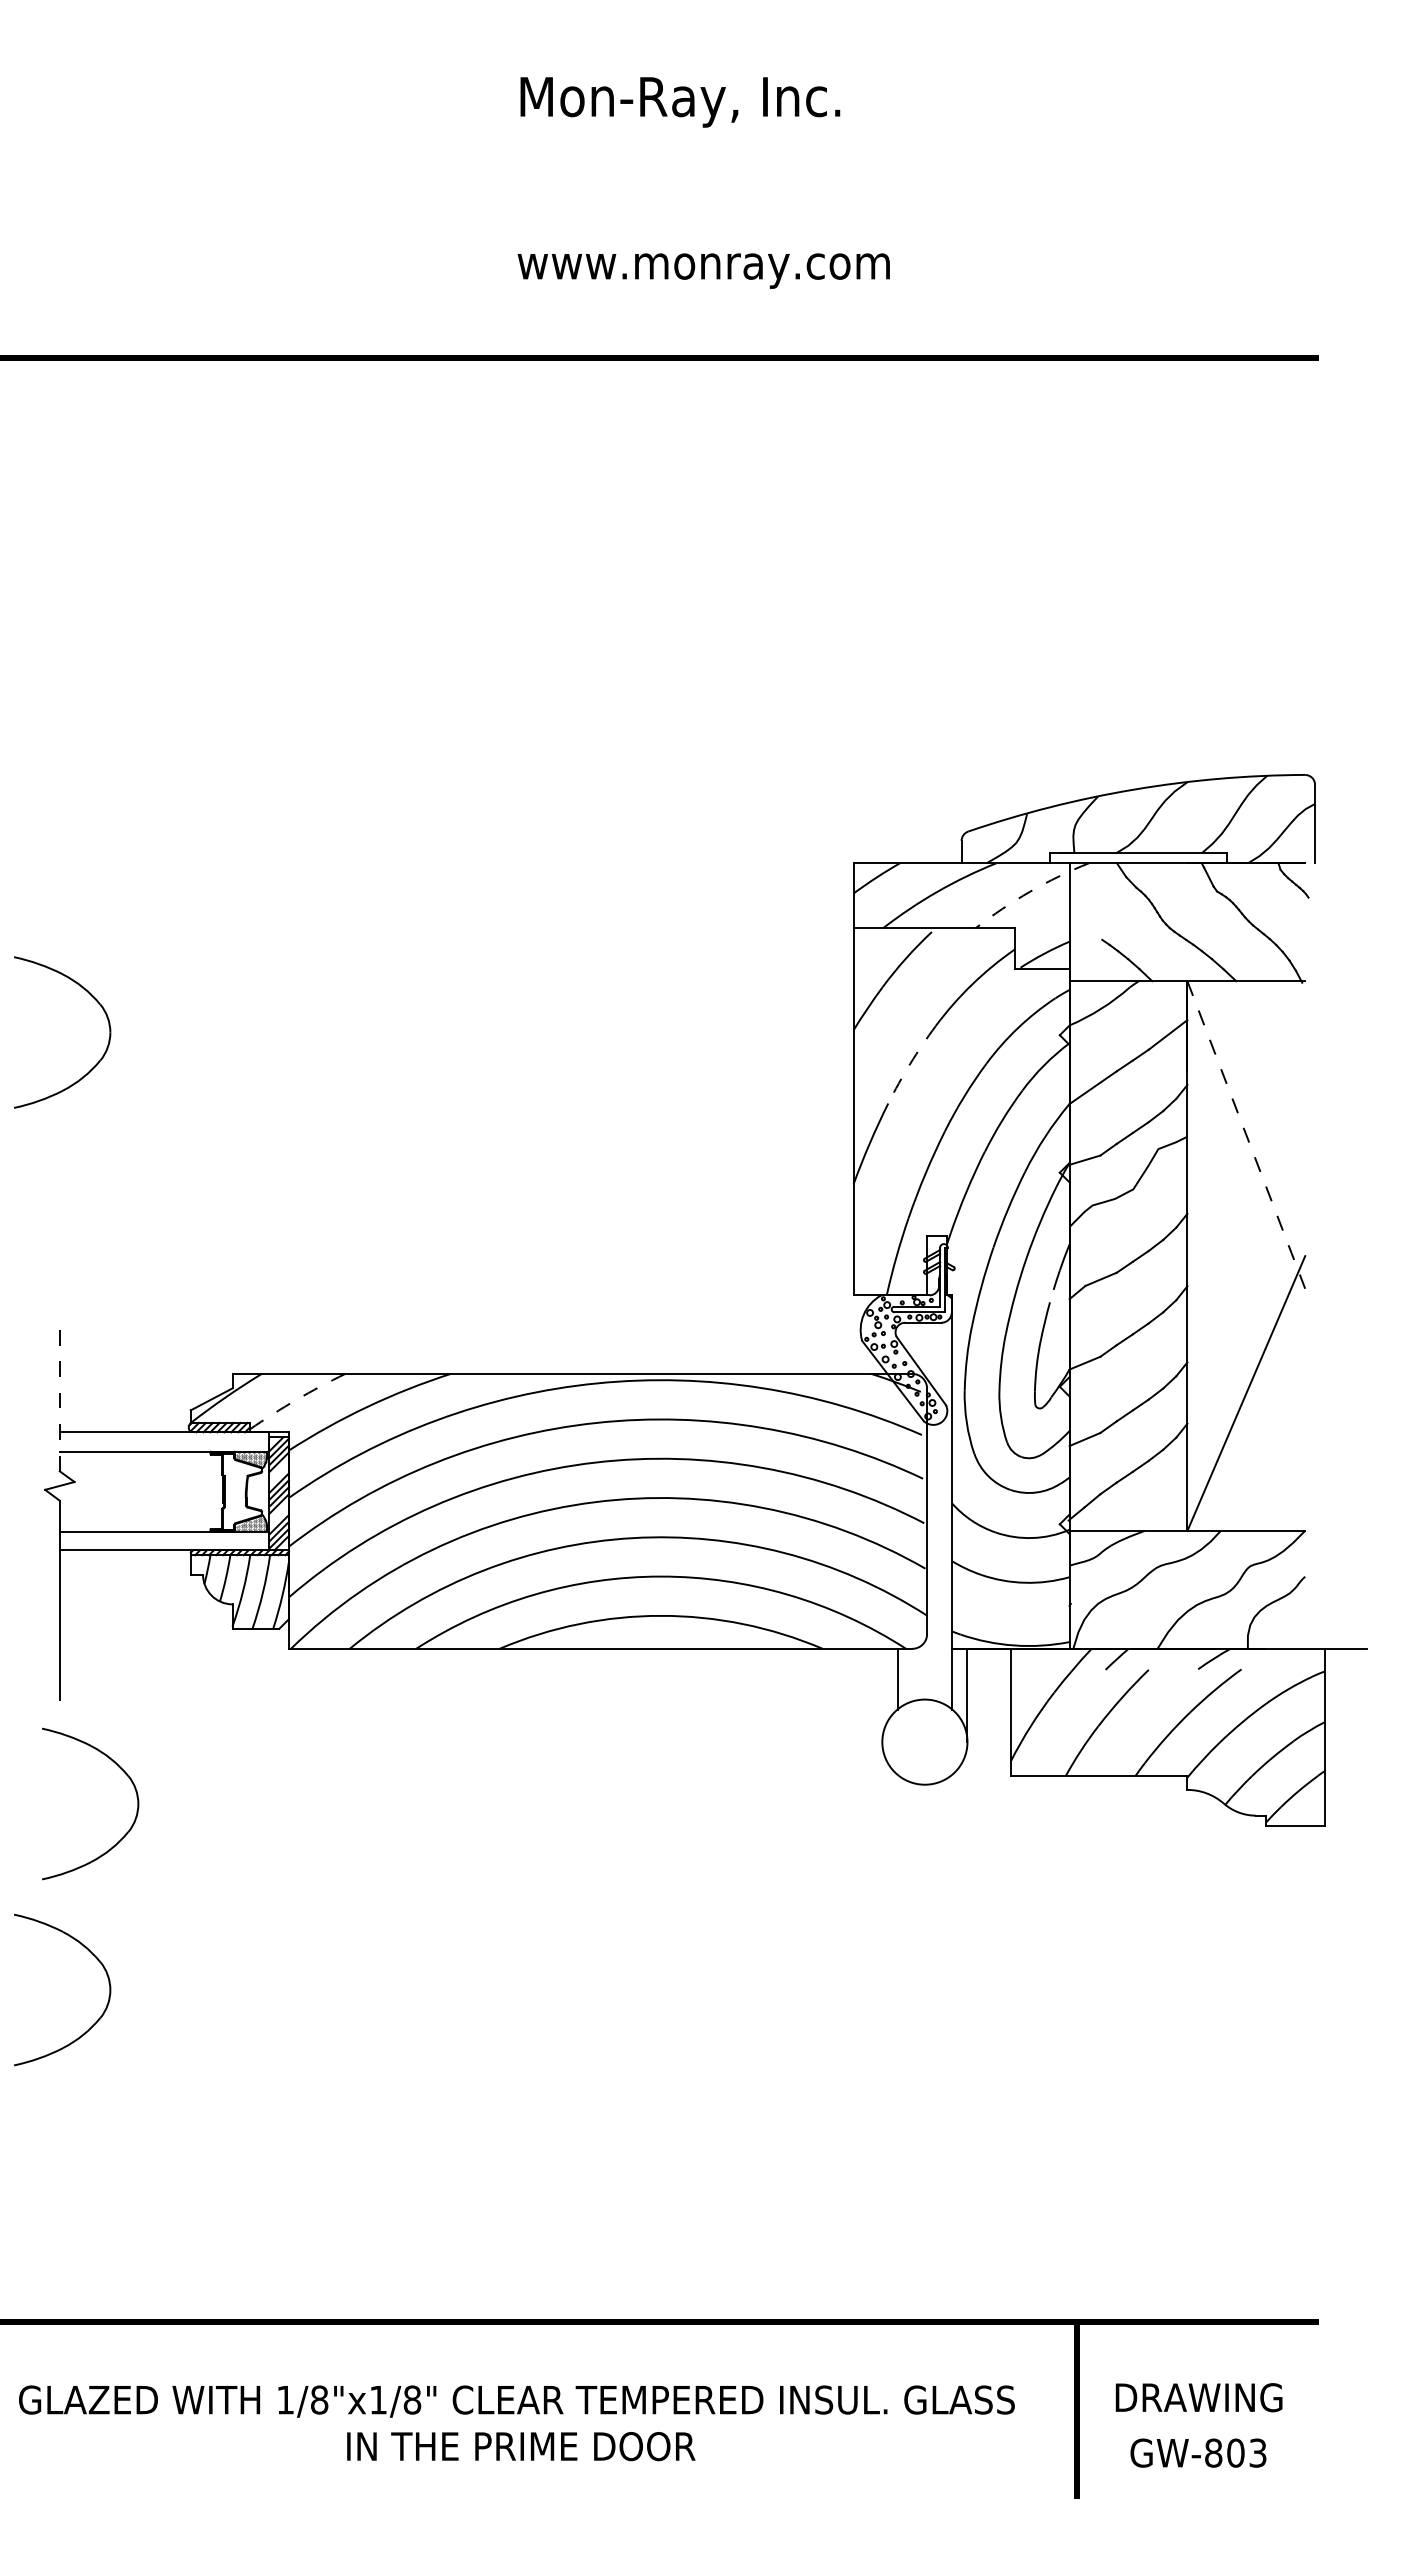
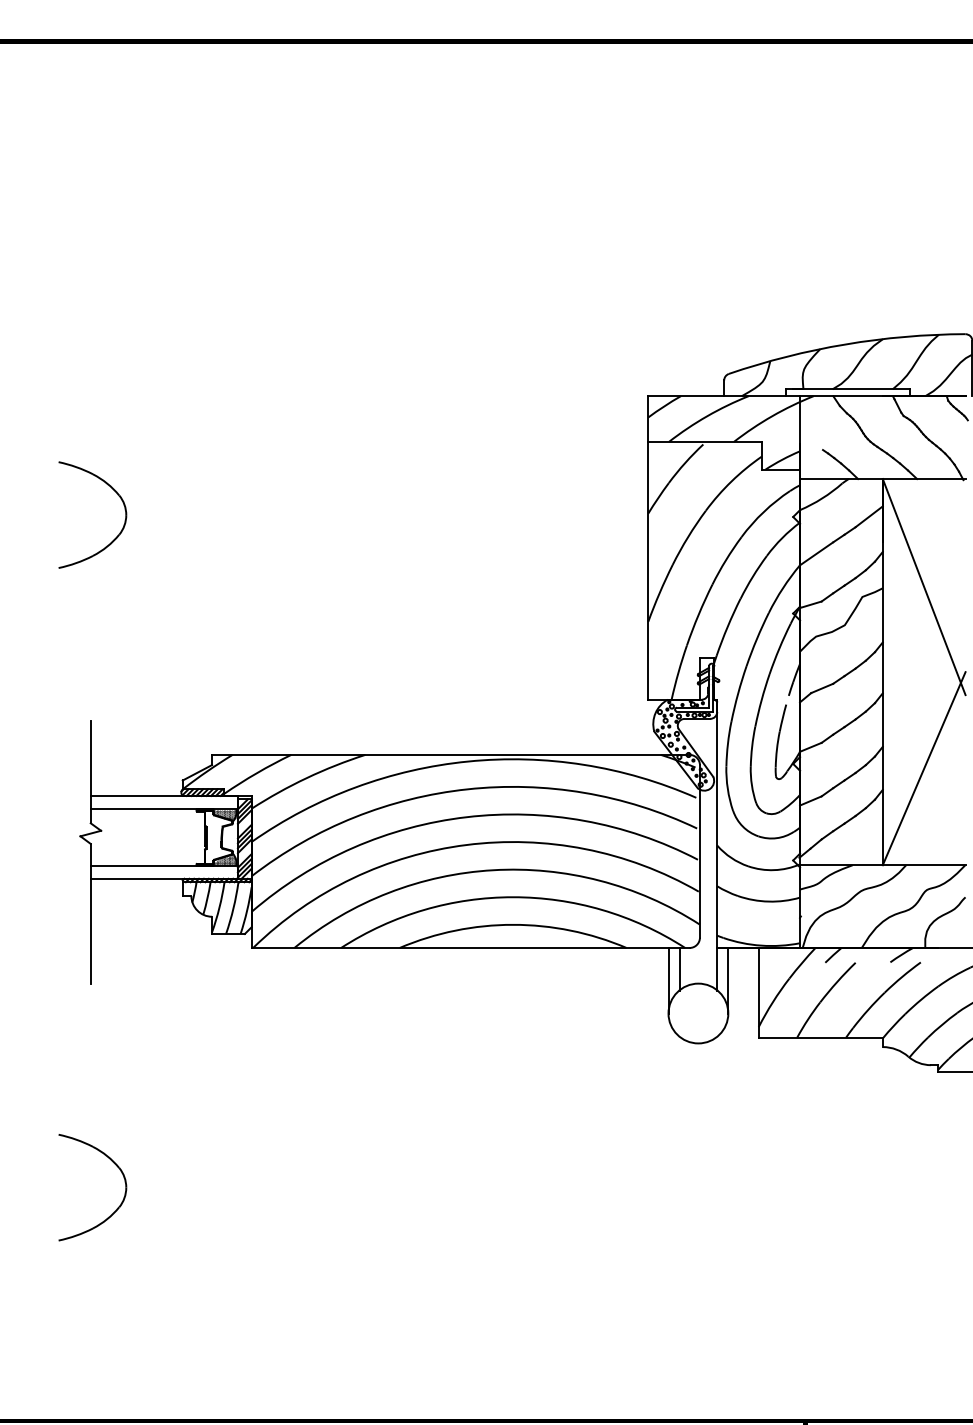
arc: (1030, 891) -> (772, 416), dashed -> solid
arc: (910, 1063) -> (688, 536), dashed -> solid
line: (1246, 1134) -> (924, 586), dashed -> solid
line: (59, 1397) -> (90, 771), dashed -> solid
arc: (296, 1399) -> (257, 772), dashed -> solid
line: (882, 1695) -> (668, 980), added
part: (124, 1773) -> (136, 1035), removed

